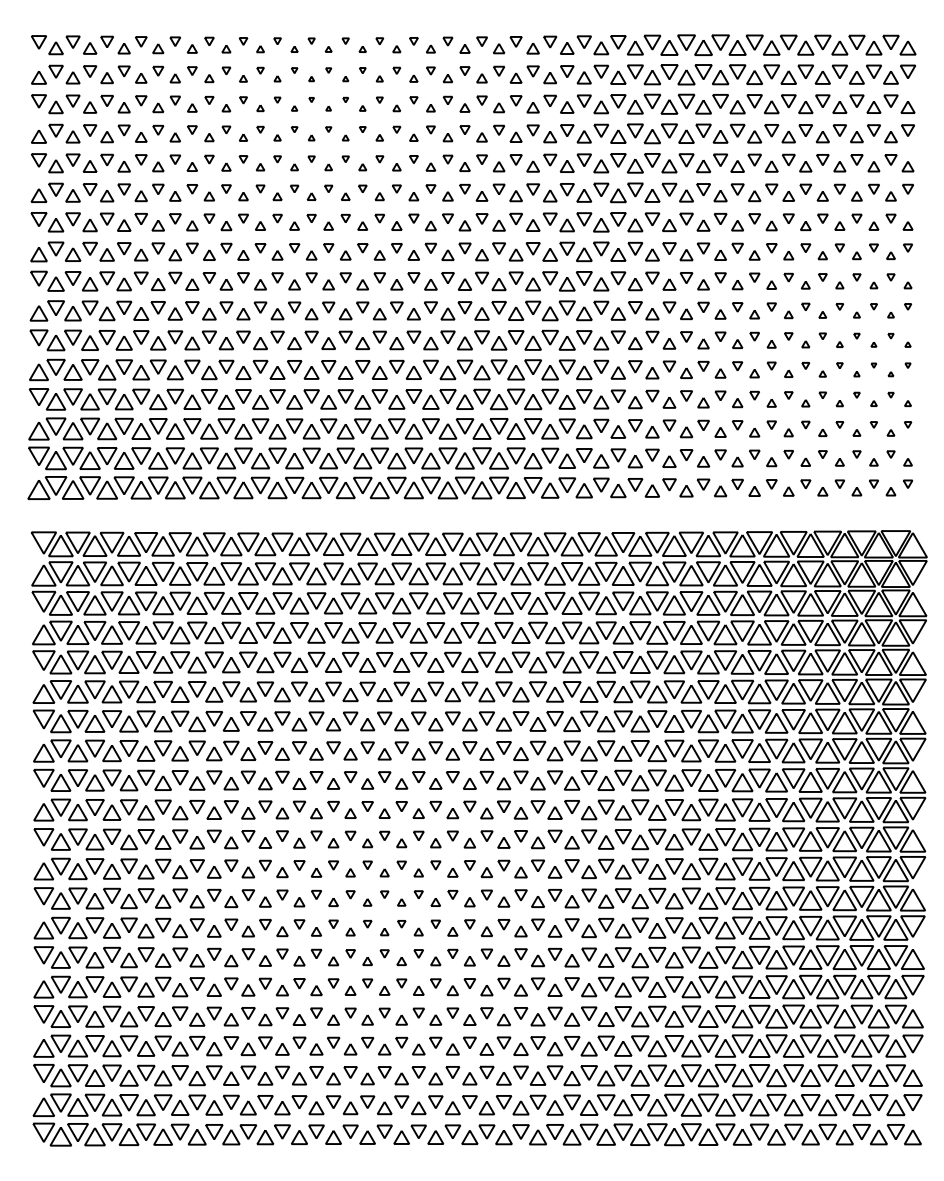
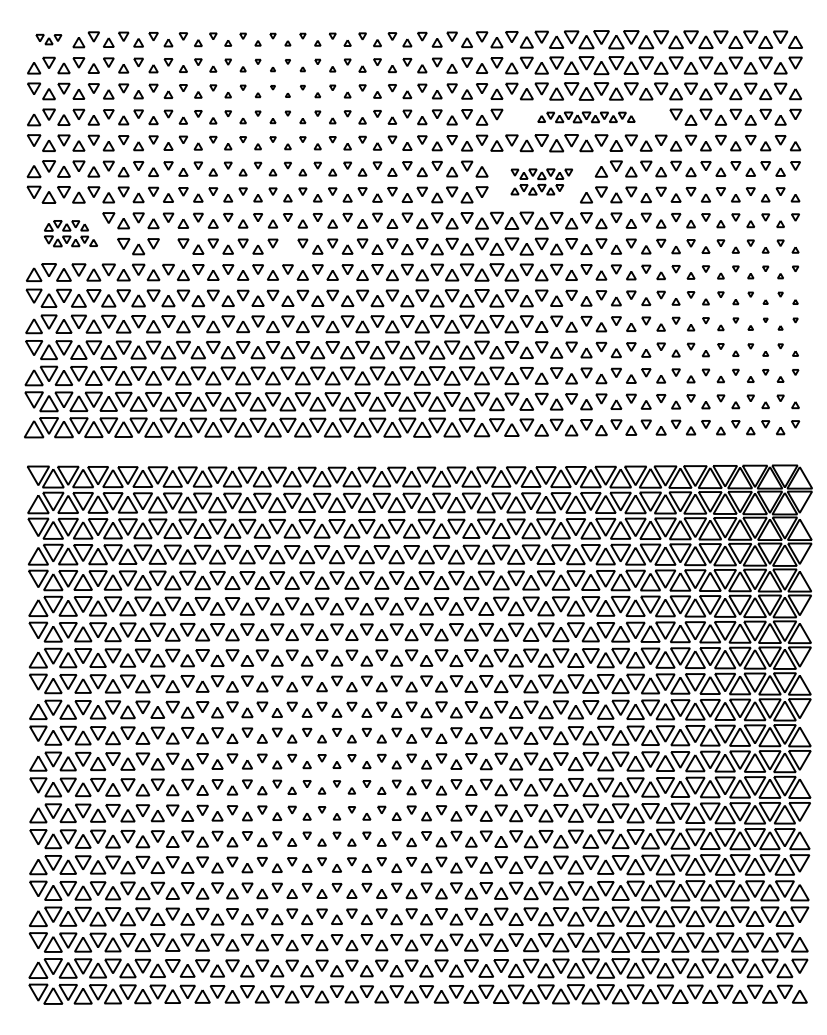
part: (55, 44) -> (48, 39), size x0.6
part: (669, 133) -> (586, 117), size x0.6
part: (618, 207) -> (541, 181), size x0.6
part: (80, 266) -> (70, 233), size x0.6
part: (192, 284) -> (168, 249), removed
part: (328, 284) -> (287, 249), removed

